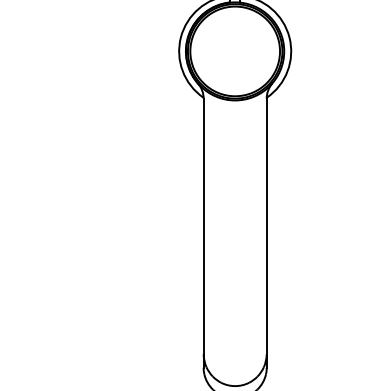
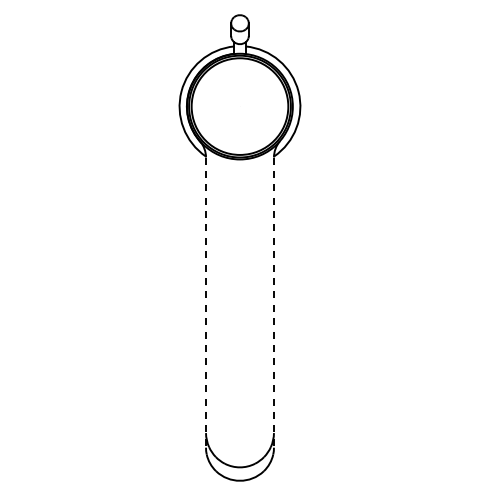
line: (204, 234) -> (206, 303), solid -> dashed
line: (266, 234) -> (273, 303), solid -> dashed

